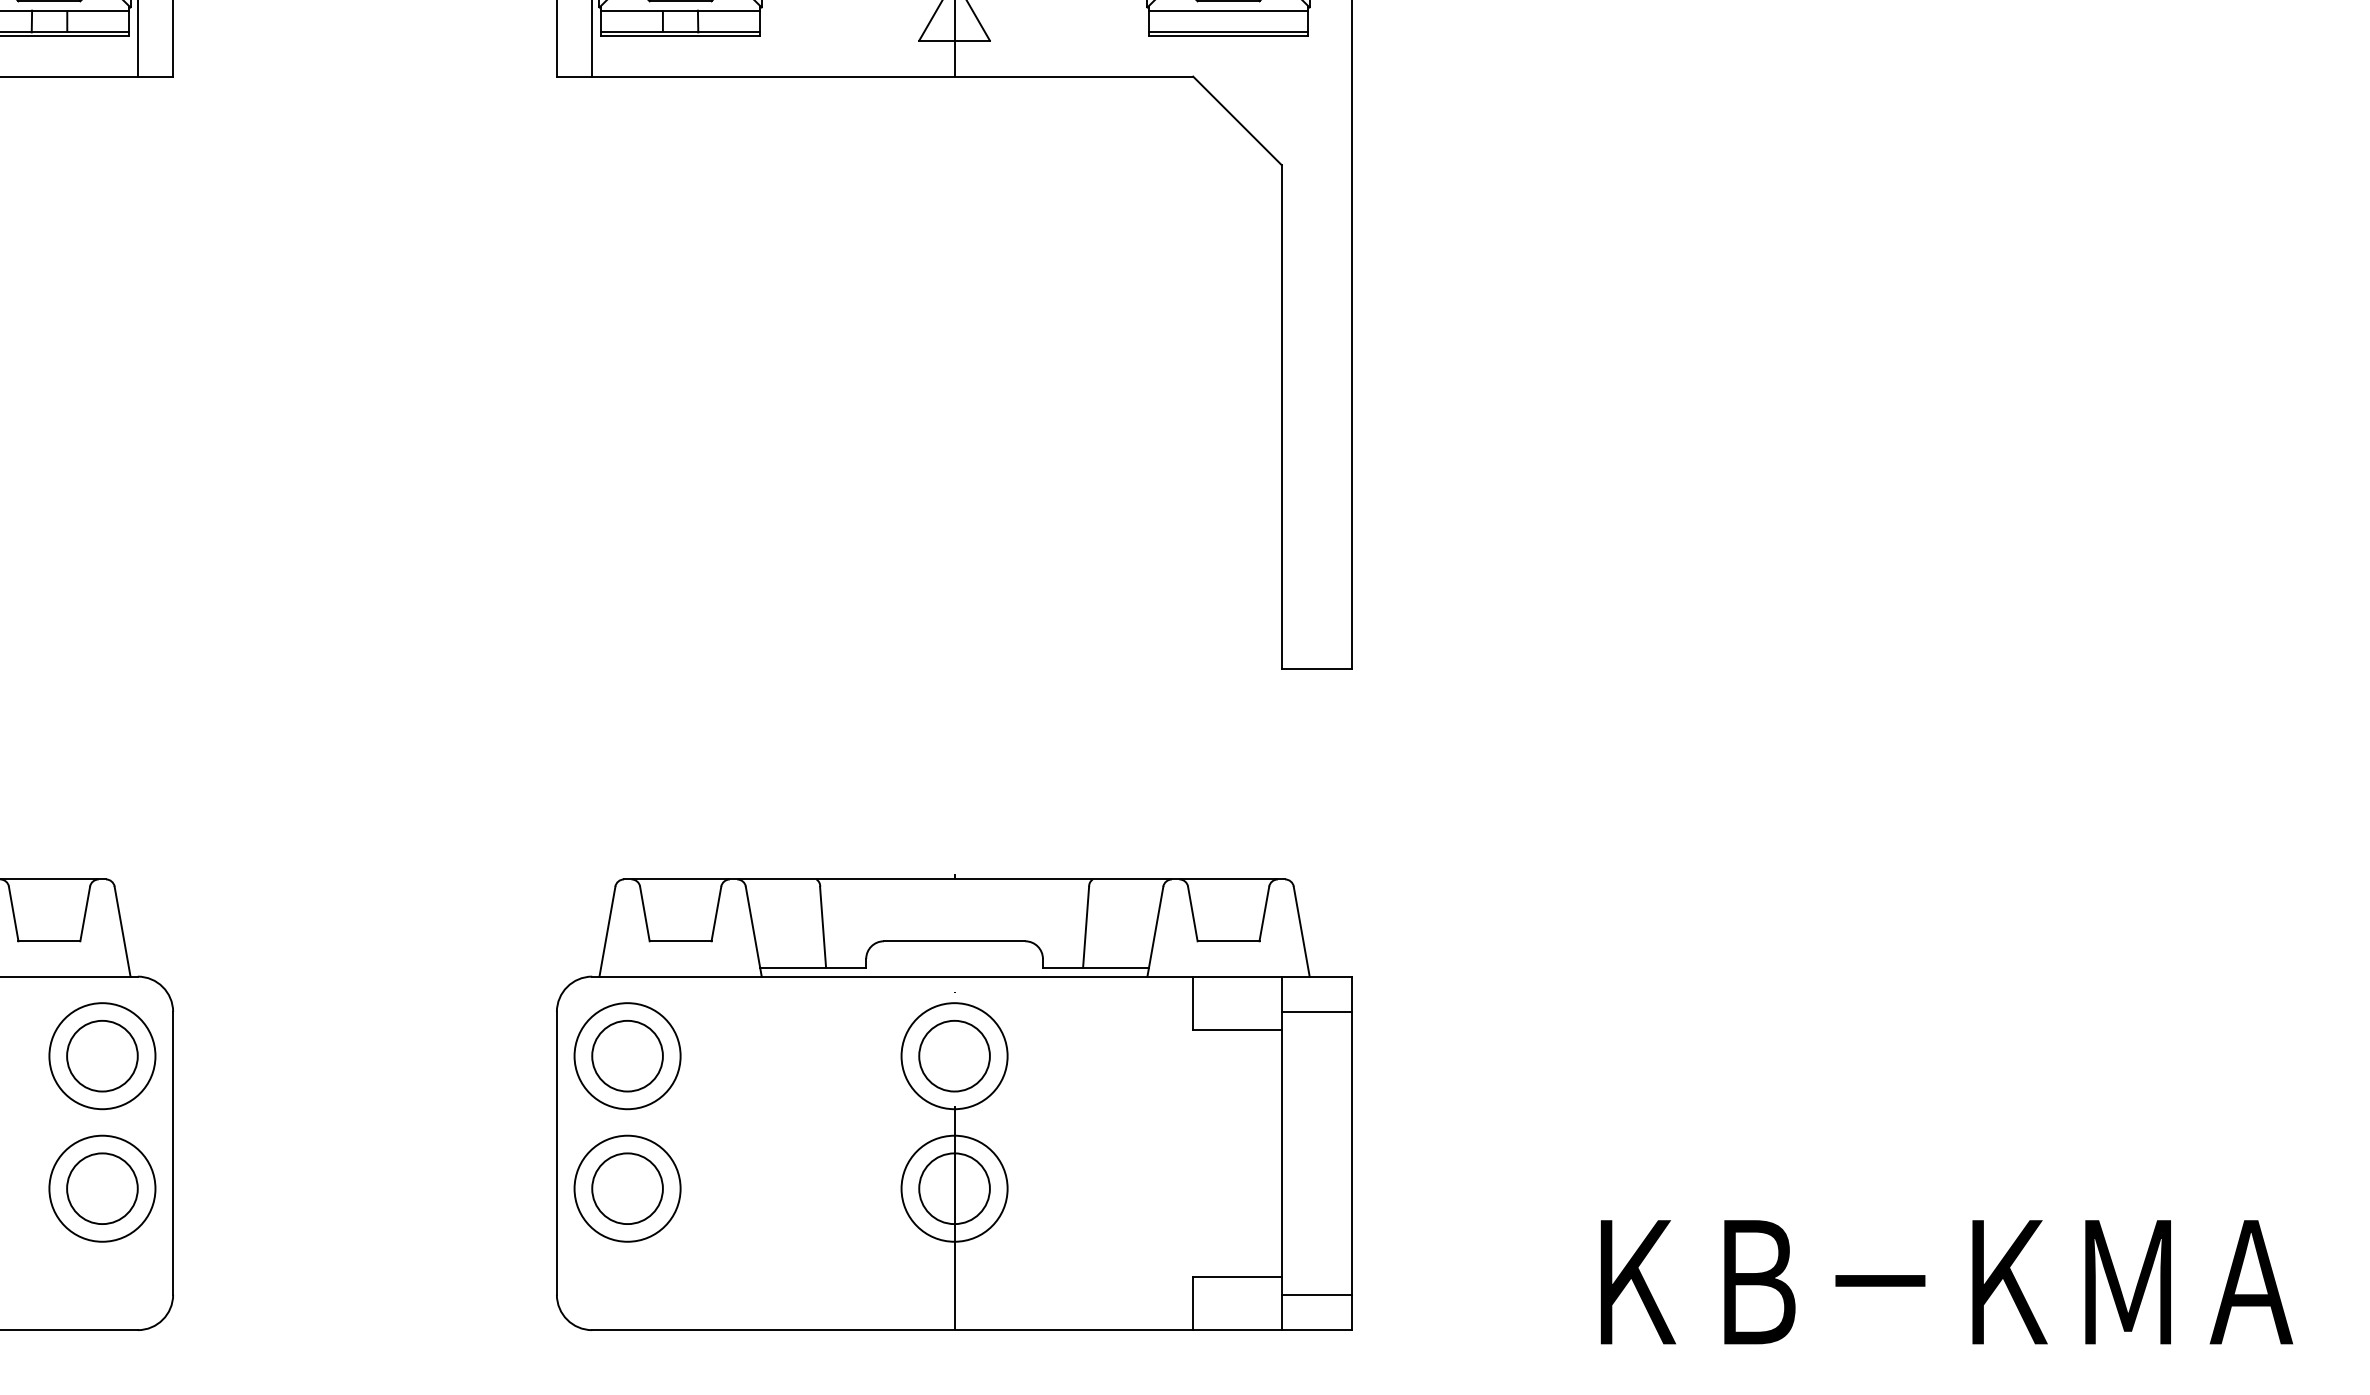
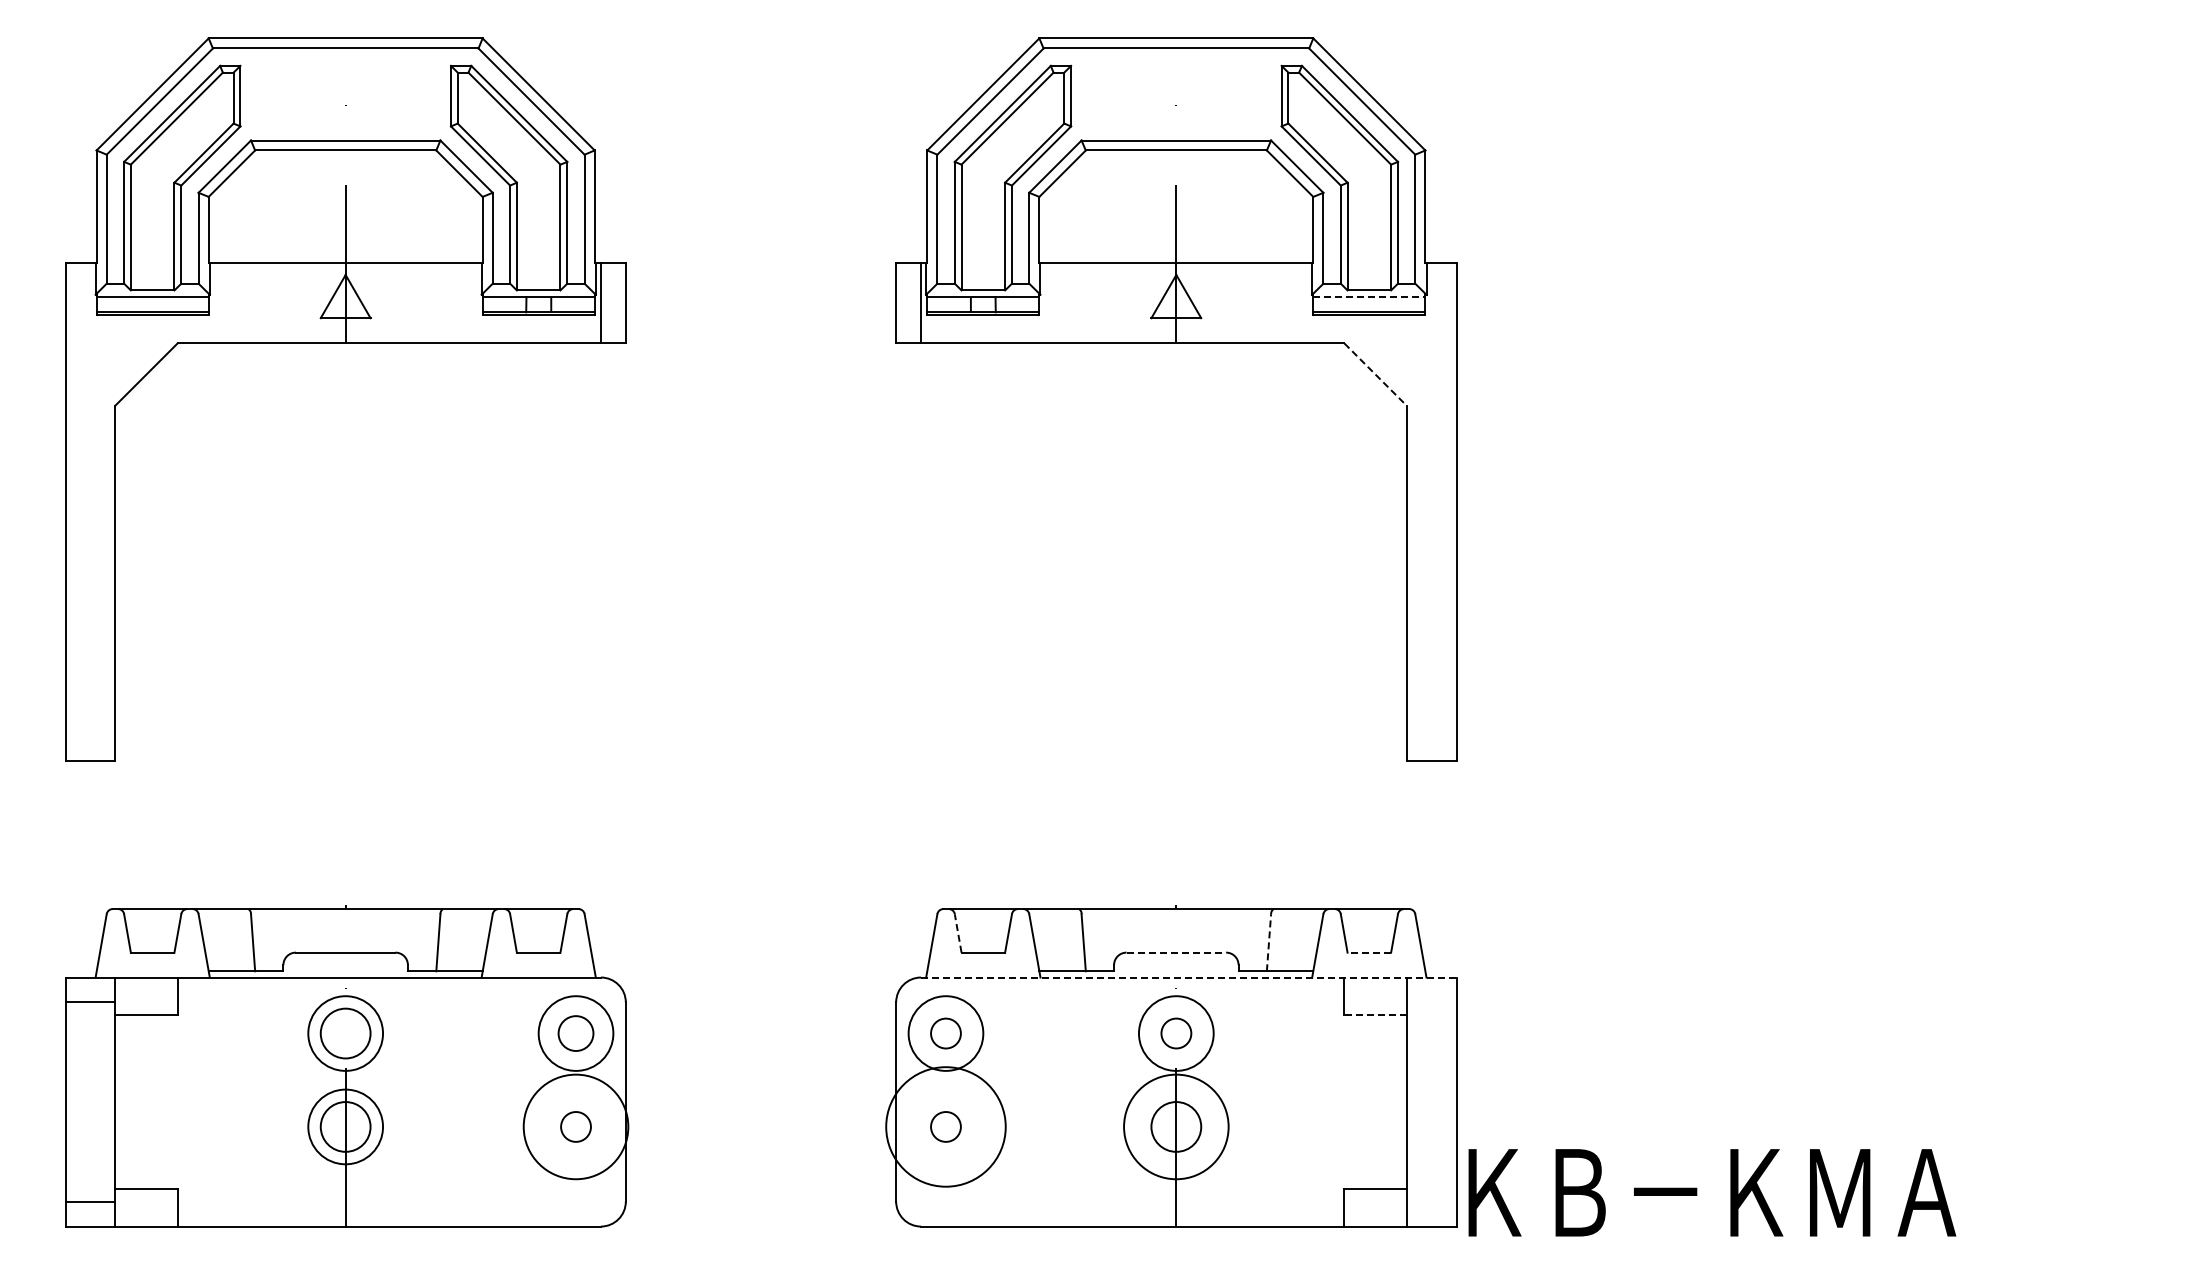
line: (1228, 11) -> (1369, 297), solid -> dashed
line: (1237, 120) -> (1375, 374), solid -> dashed
line: (645, 912) -> (958, 932), solid -> dashed
line: (1085, 926) -> (1268, 942), solid -> dashed
line: (954, 941) -> (1176, 952), solid -> dashed
line: (1228, 941) -> (1369, 952), solid -> dashed
line: (971, 976) -> (1188, 977), solid -> dashed
line: (1316, 1012) -> (1431, 1002), removed
line: (1237, 1029) -> (1375, 1014), solid -> dashed
circle: (101, 1056) -> (575, 1033), size x0.7
circle: (626, 1056) -> (945, 1033), size x0.6
circle: (954, 1056) -> (1176, 1033), size x0.6
circle: (101, 1188) -> (575, 1126), size x0.6
circle: (101, 1188) -> (575, 1126), size x1.4
circle: (626, 1188) -> (945, 1126), size x0.6
circle: (626, 1188) -> (945, 1126), size x1.6
circle: (953, 1188) -> (1175, 1126), size x1.4
text: (1947, 1281) -> (1712, 1192), moved
line: (1316, 1294) -> (1431, 1201), removed

